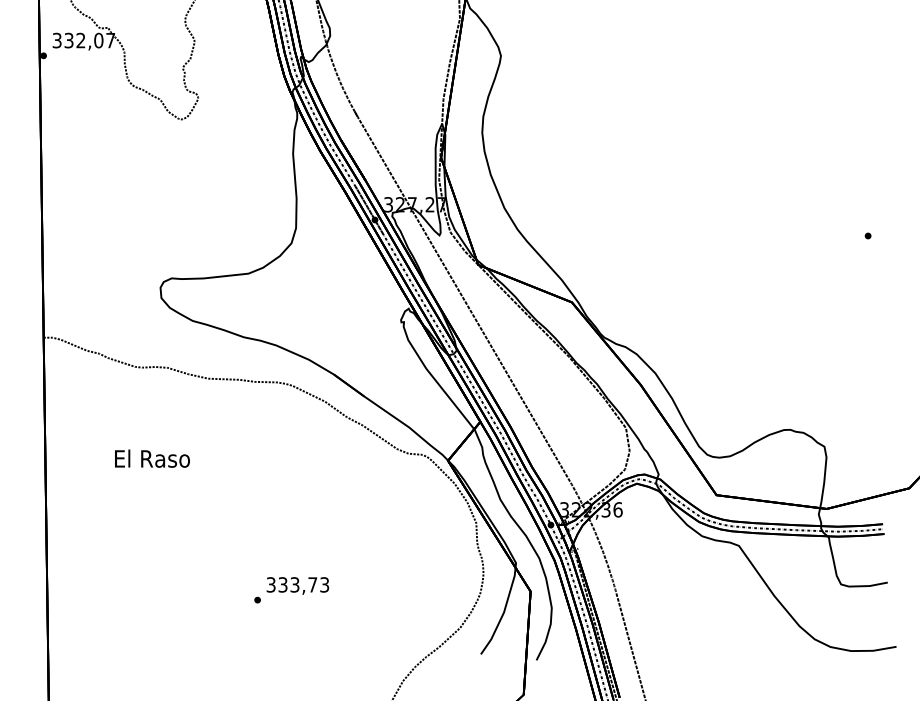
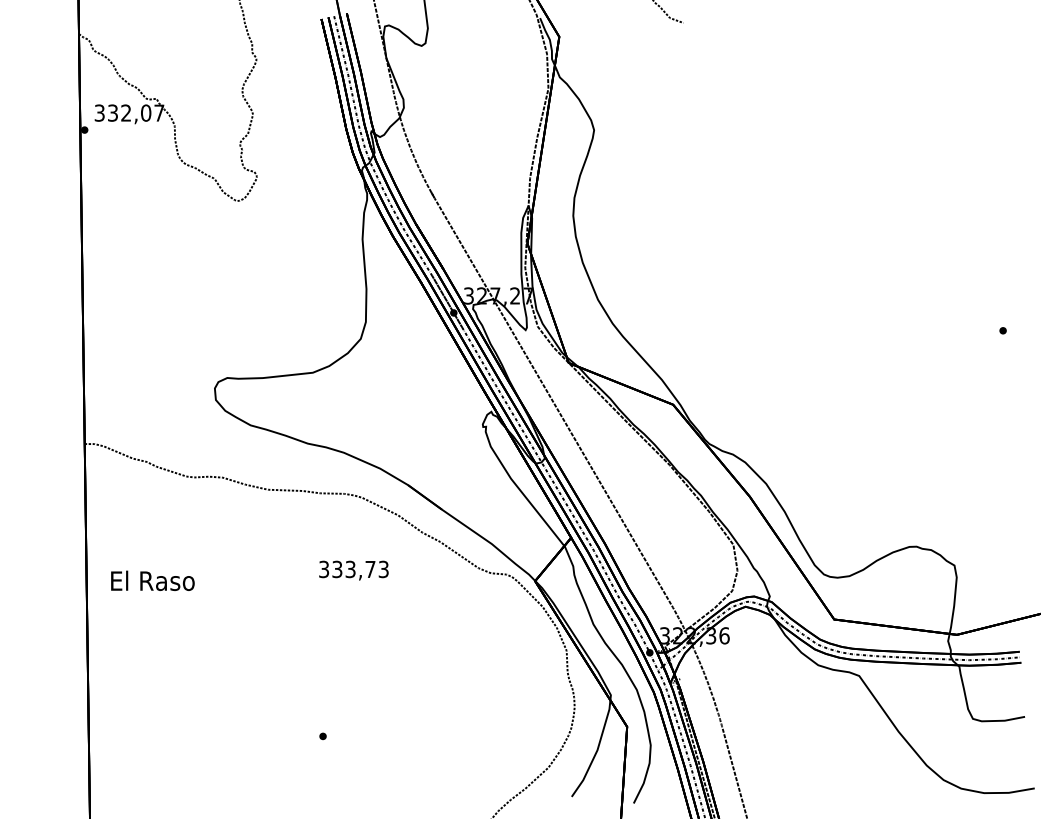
text: (152, 458) -> (152, 580), moved
text: (297, 585) -> (353, 570), moved

